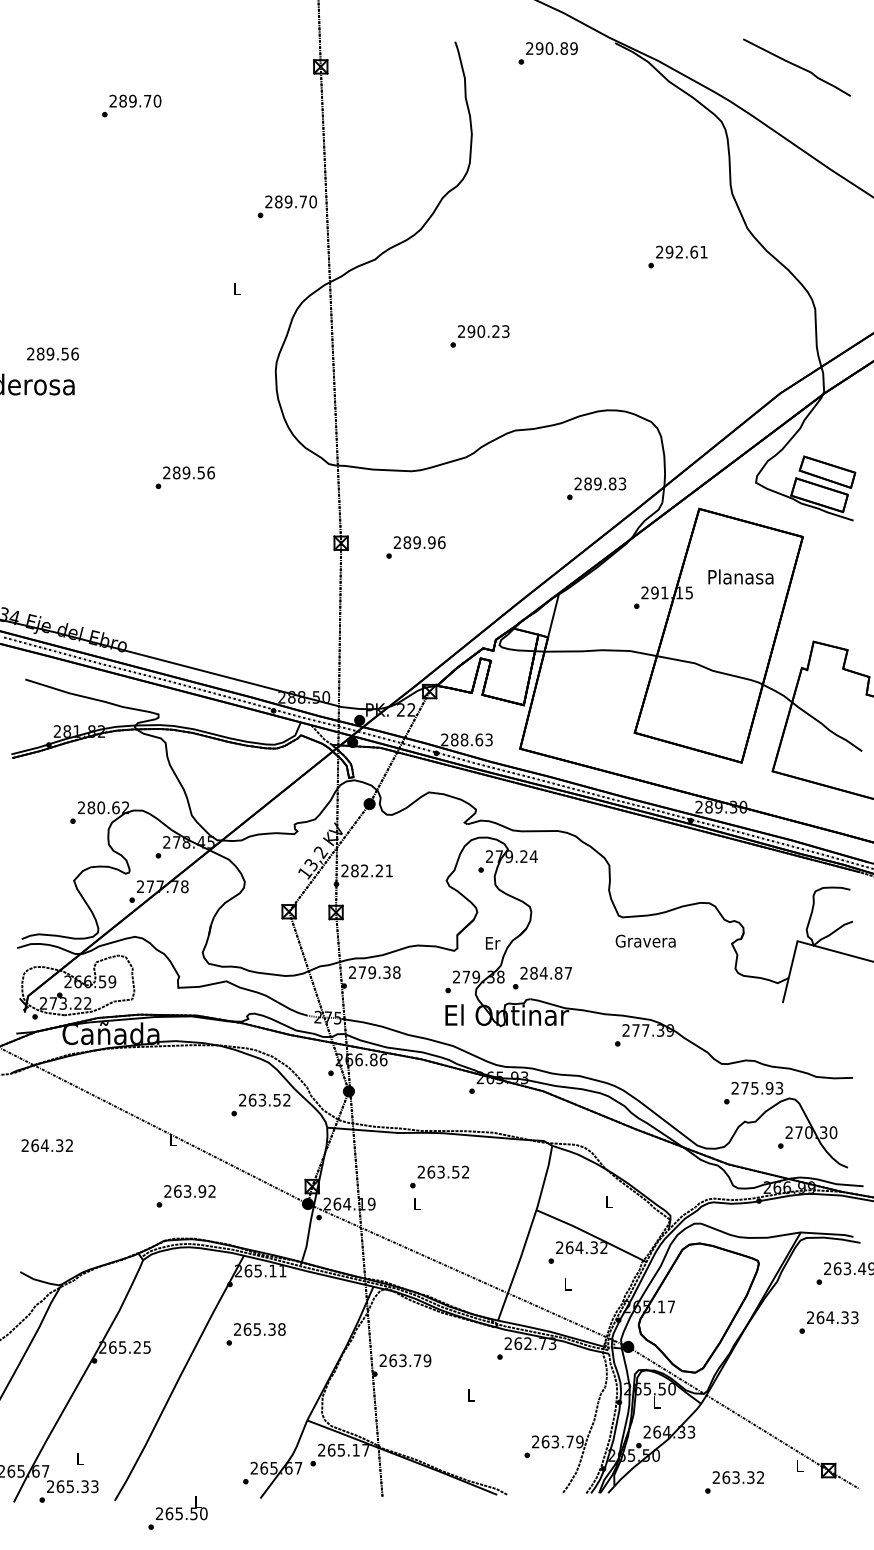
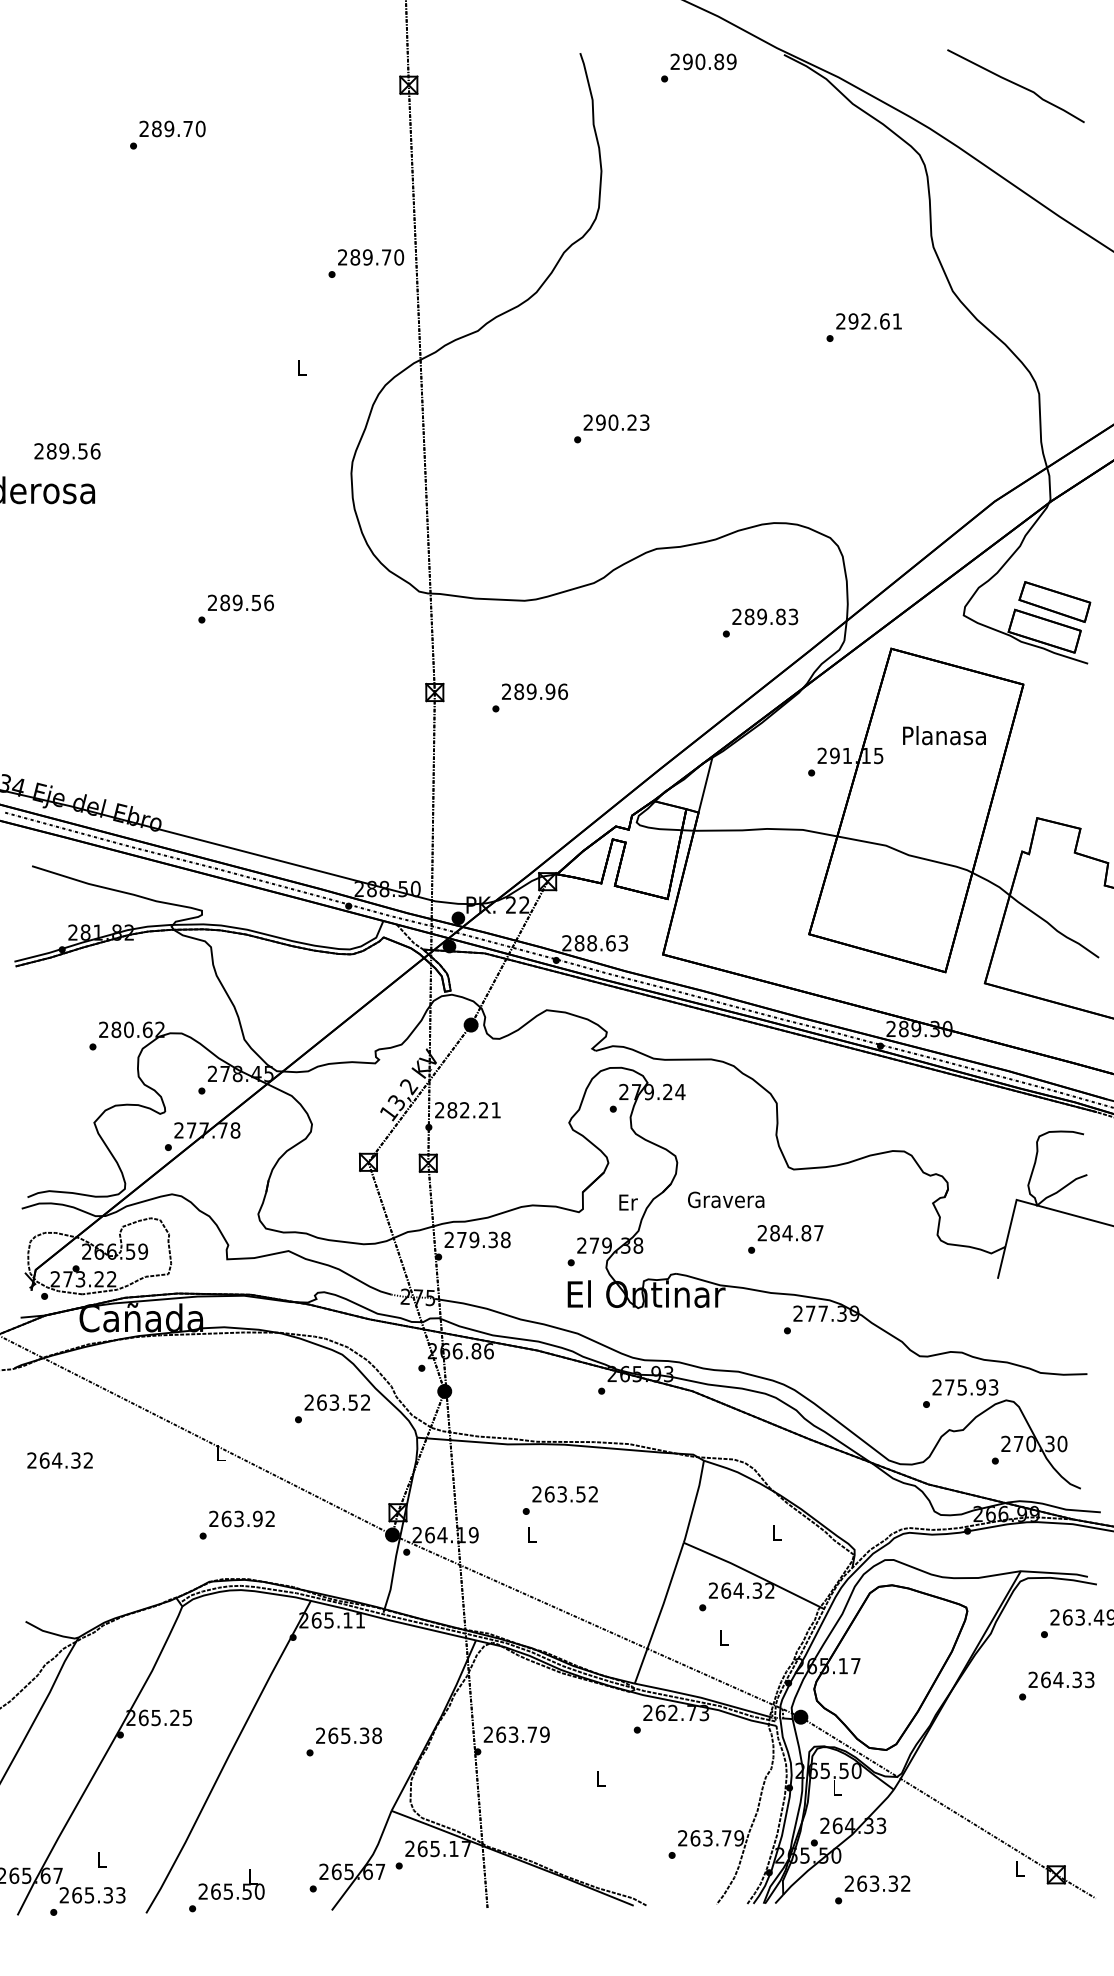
text: (645, 940) -> (725, 1198), moved
text: (542, 977) -> (785, 1238), moved
text: (255, 1334) -> (343, 1742), moved
text: (734, 1482) -> (872, 1889), moved
text: (177, 1512) -> (226, 1889), moved

